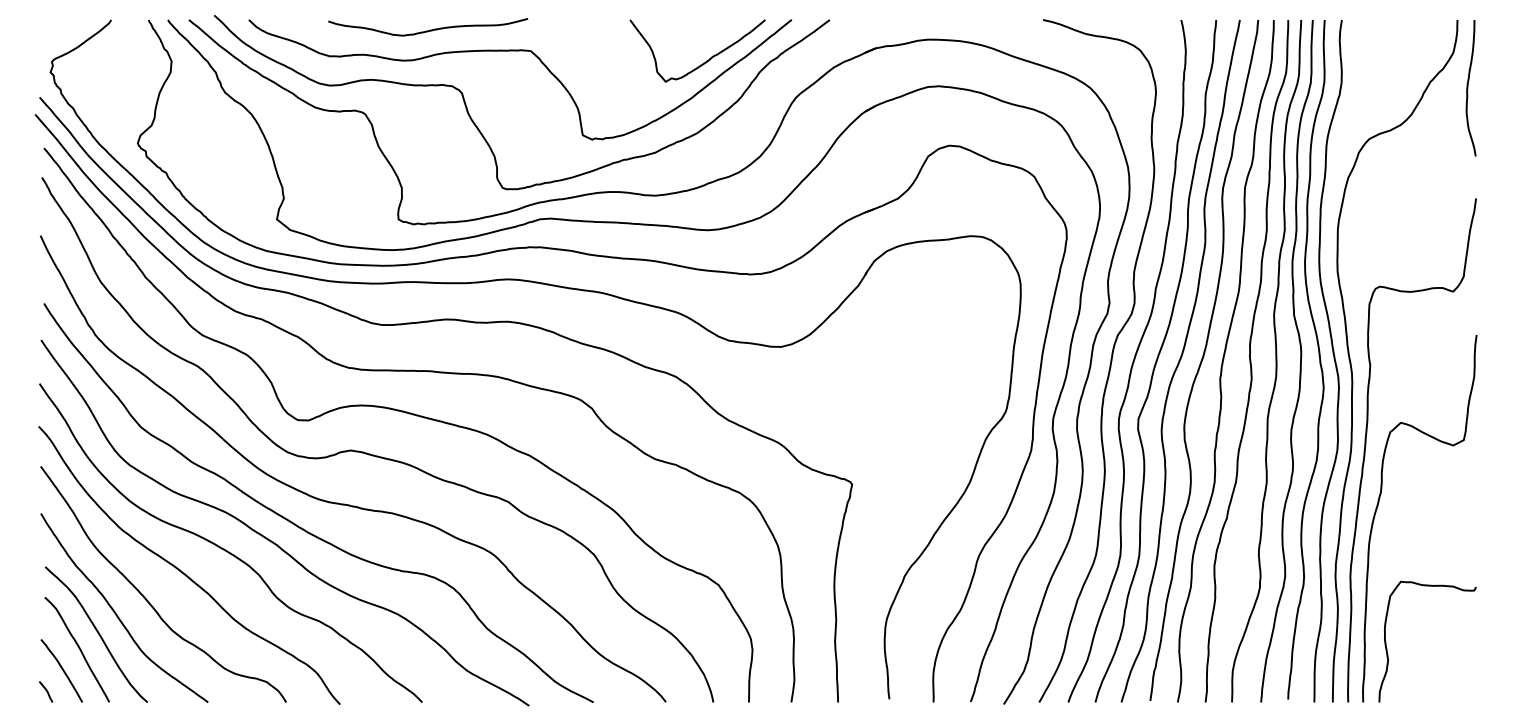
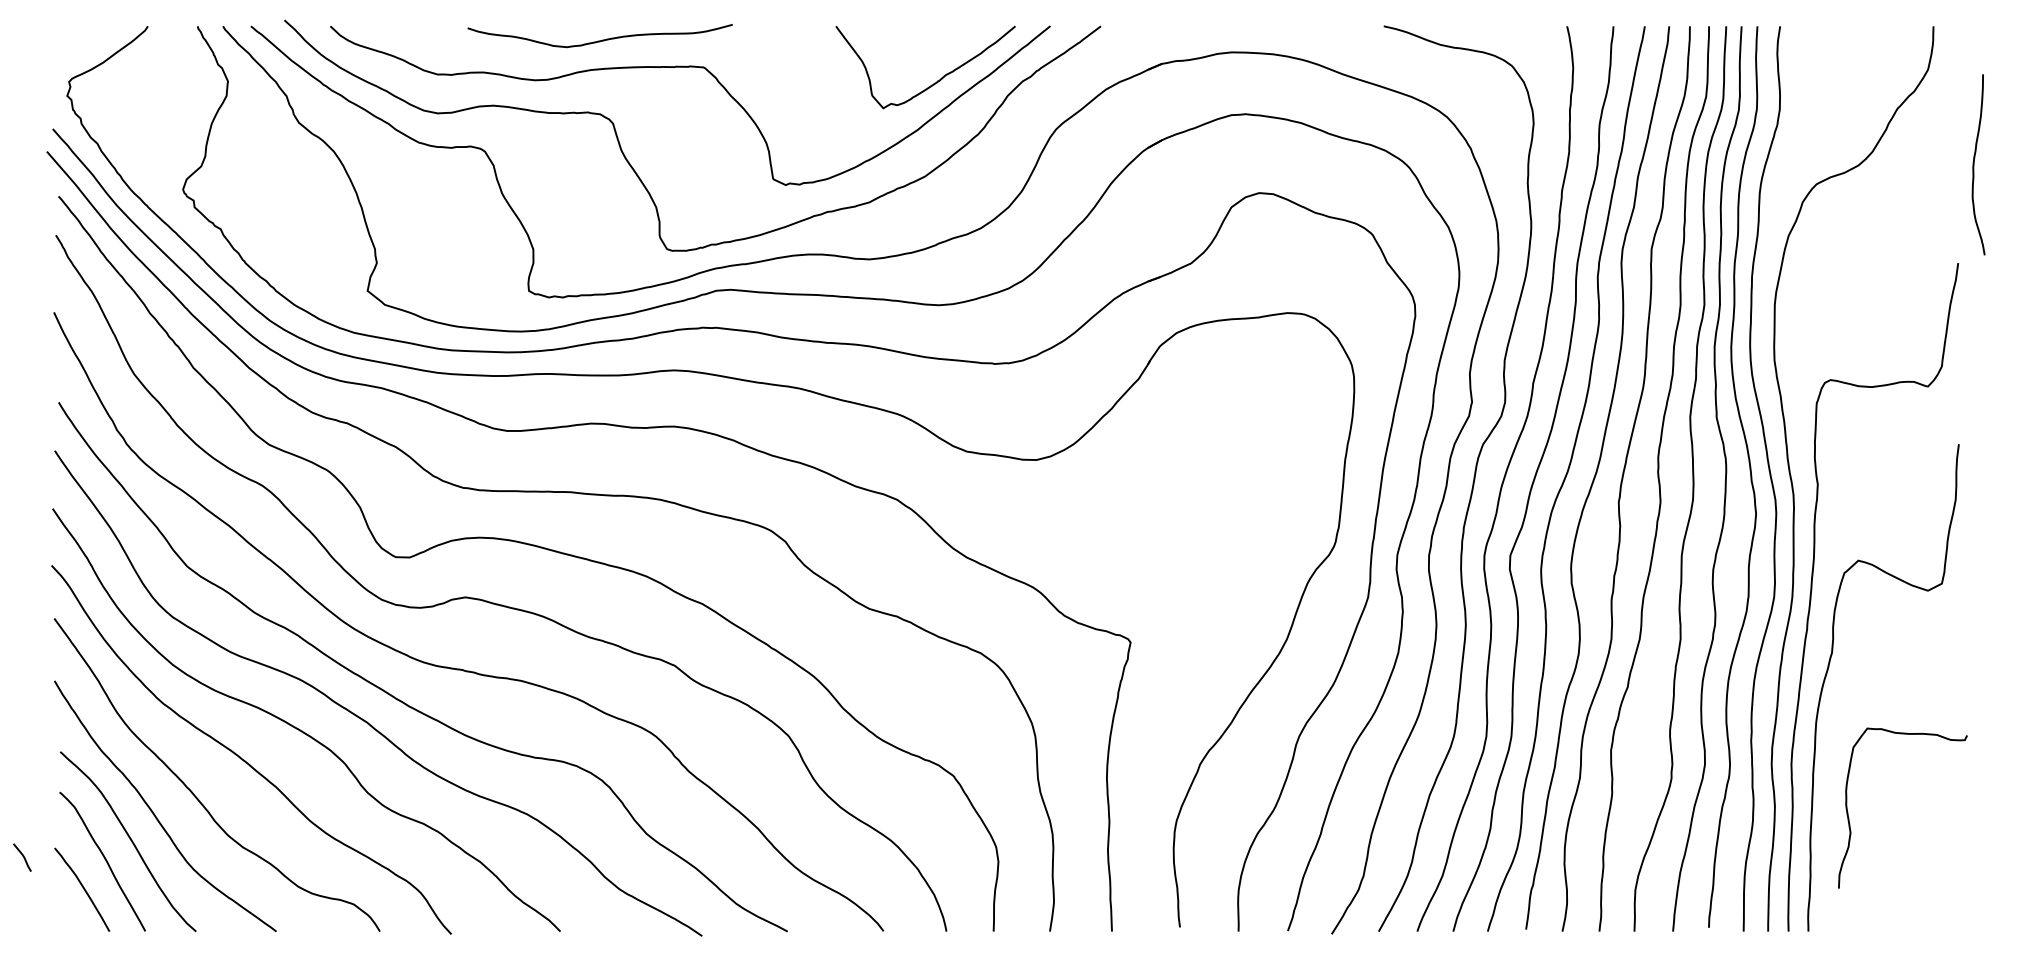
curve: (427, 30) -> (599, 40), moved
curve: (1468, 87) -> (1974, 164), moved
curve: (1387, 648) -> (1849, 817), moved
line: (46, 691) -> (22, 856), moved

